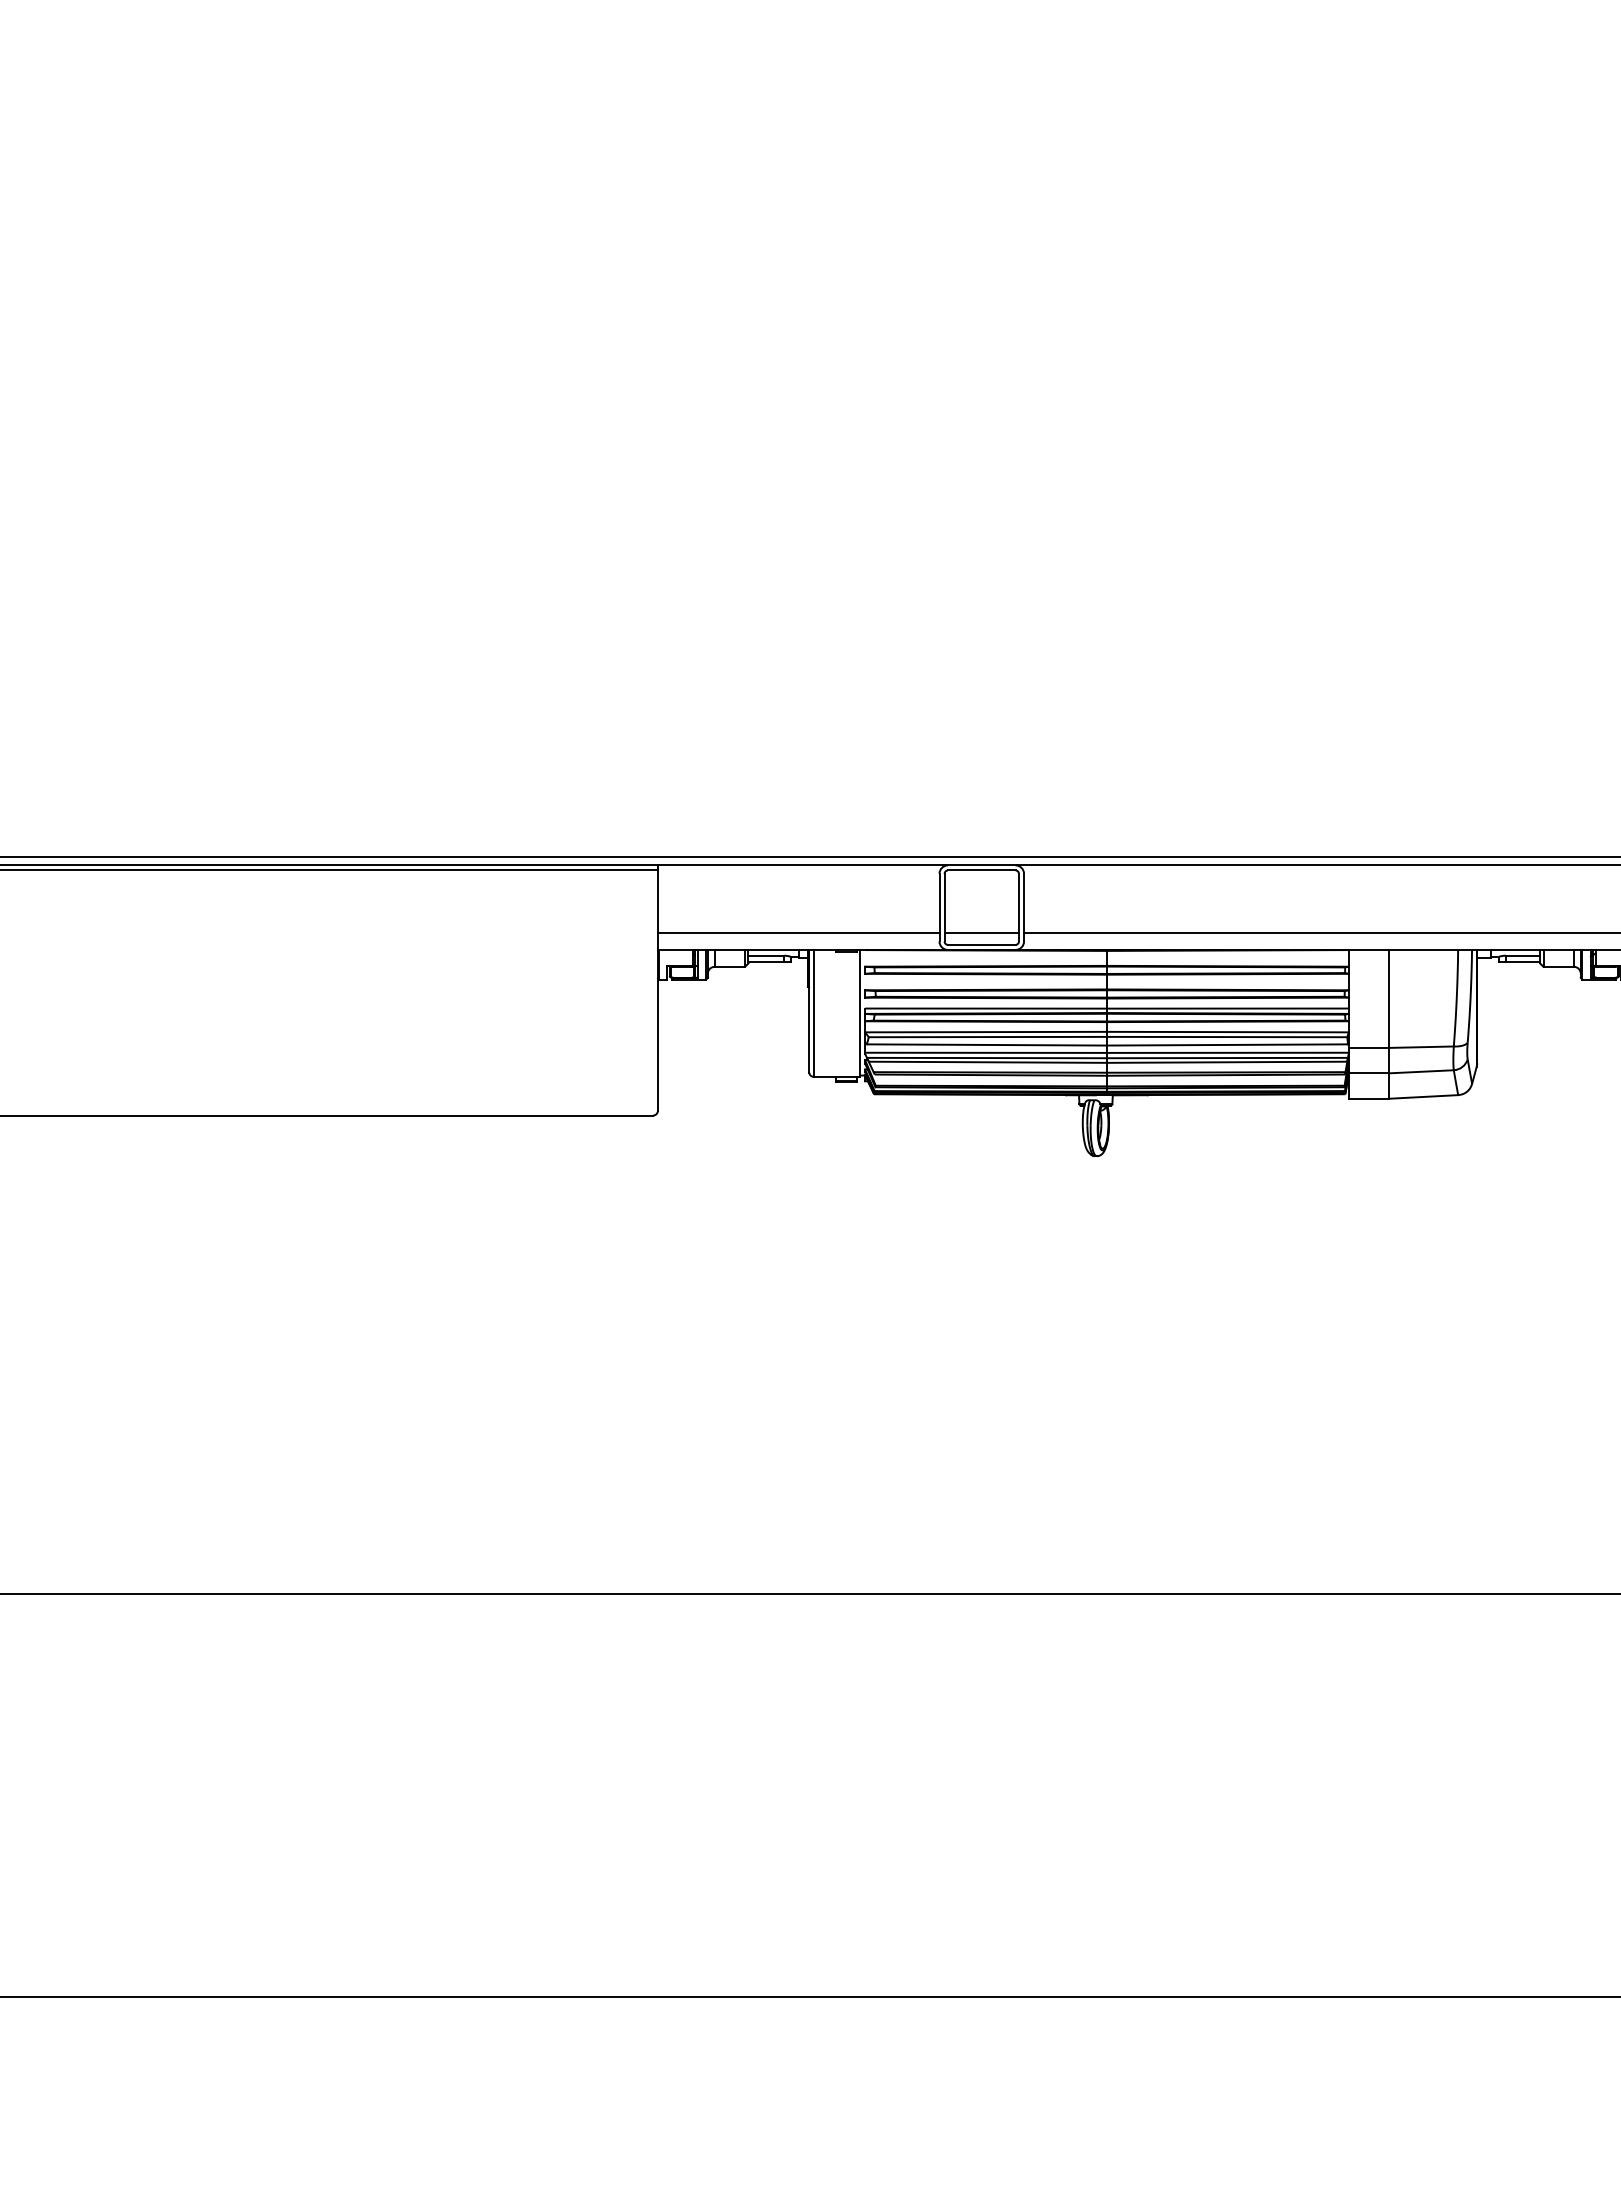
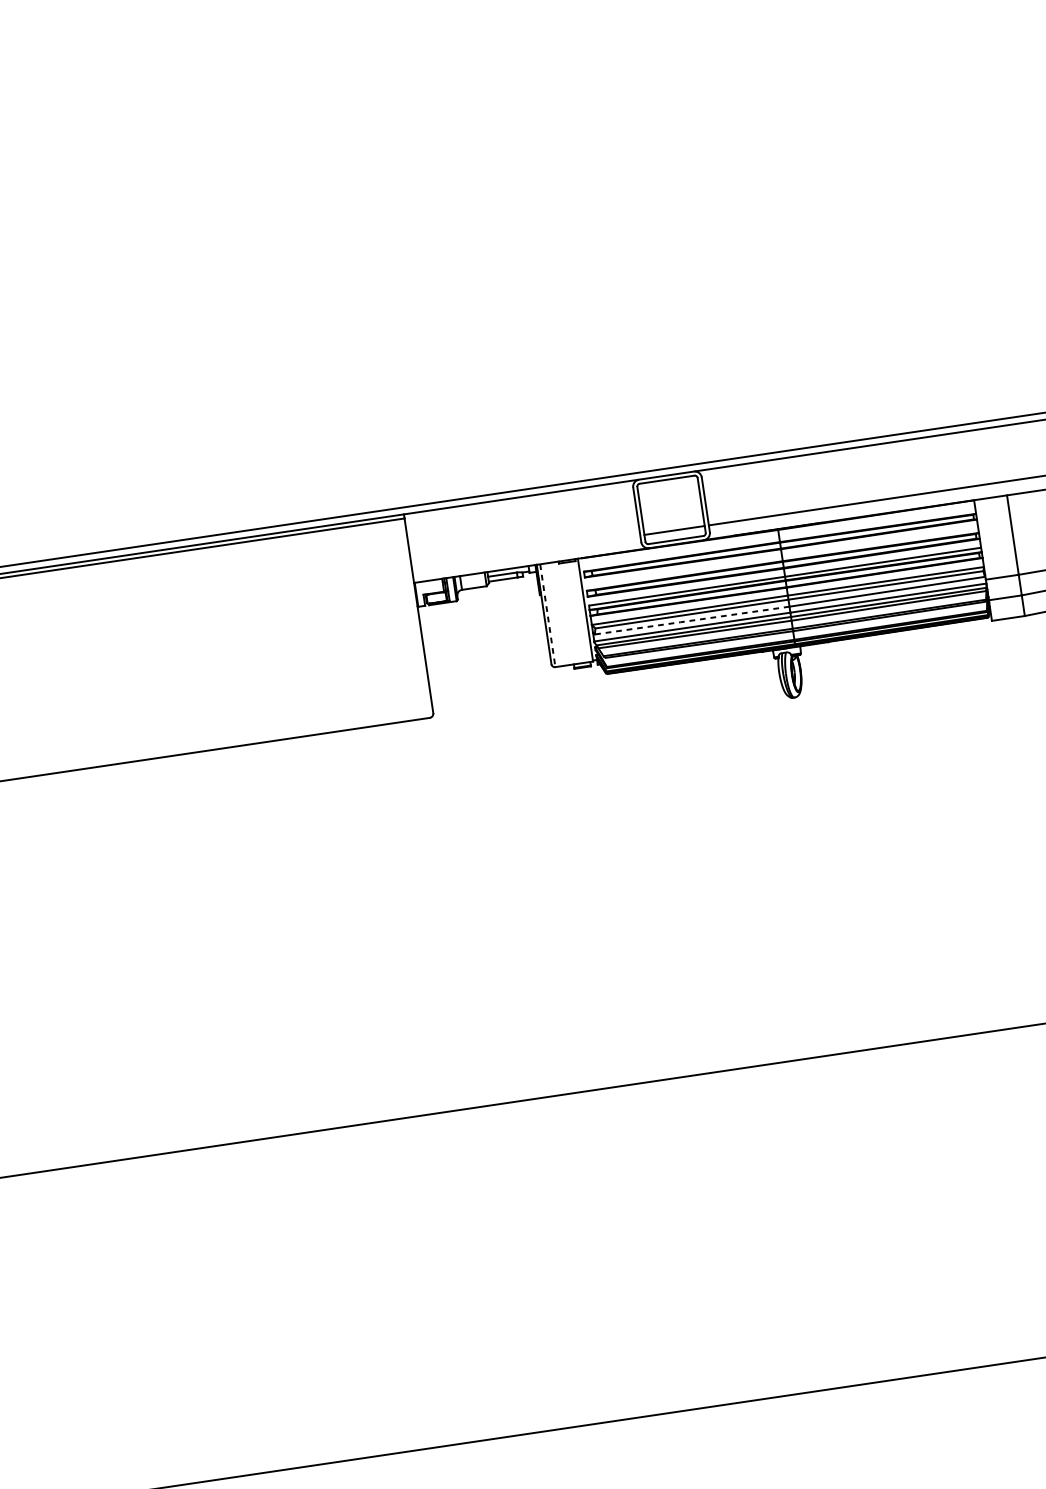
line: (798, 933) -> (526, 552), removed
line: (813, 1013) -> (547, 615), solid -> dashed
line: (986, 1044) -> (691, 620), solid -> dashed

